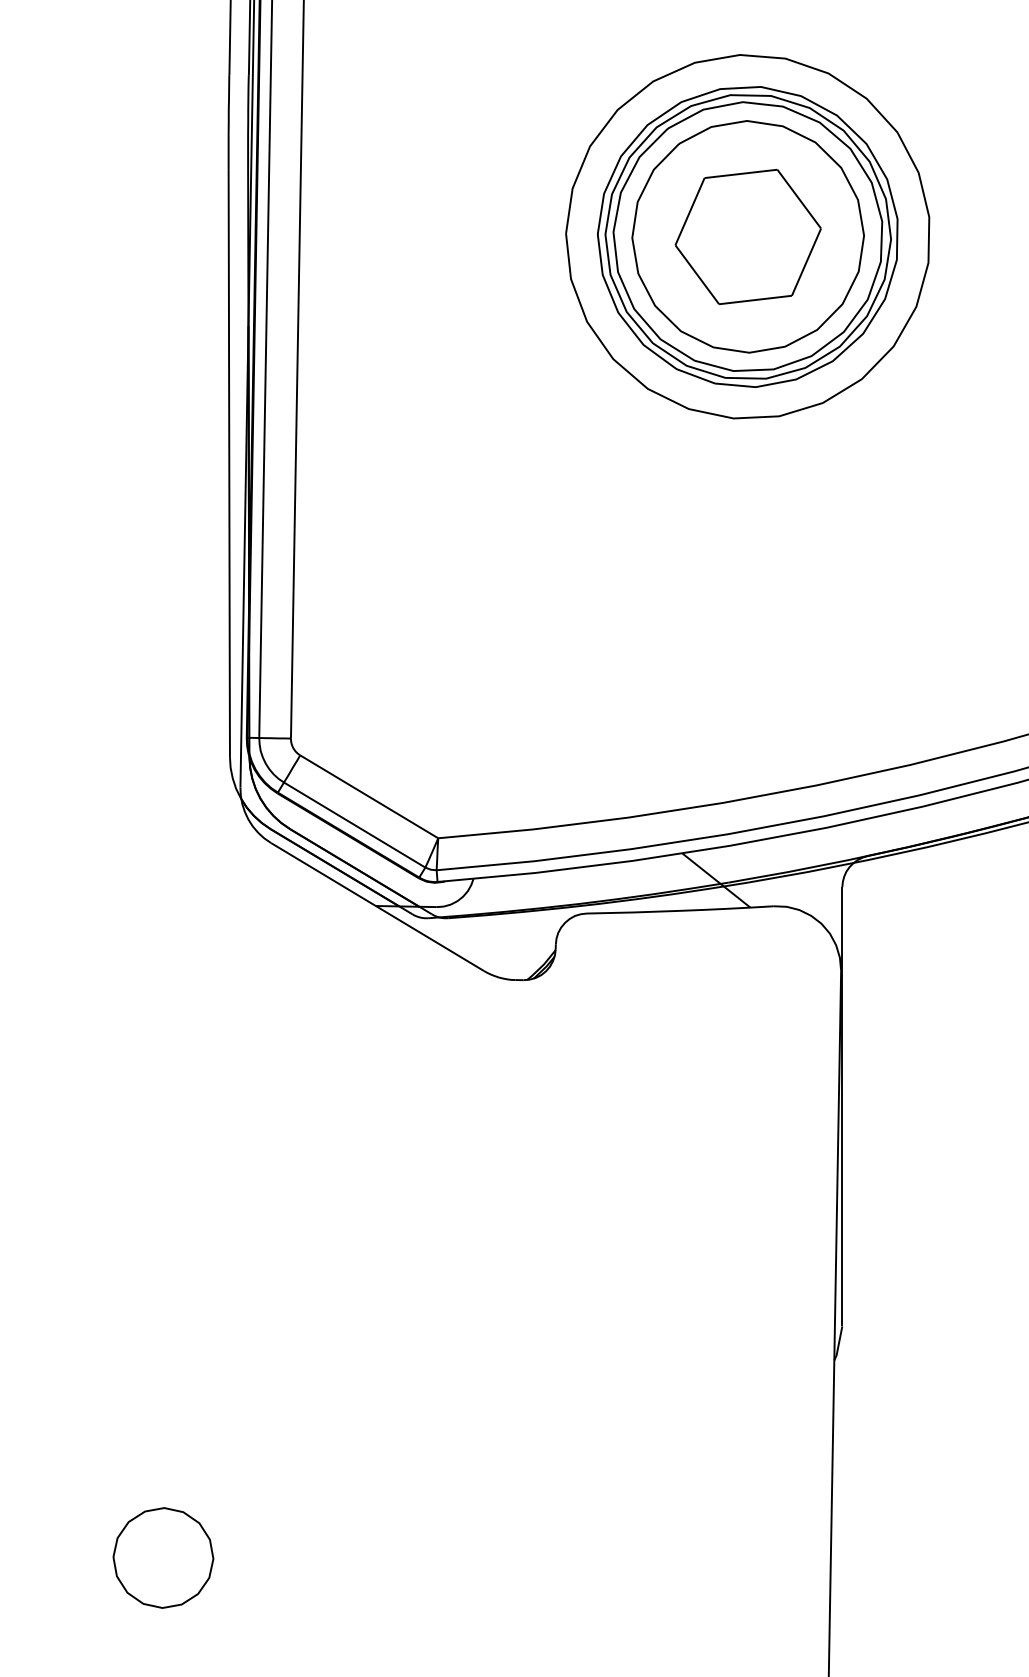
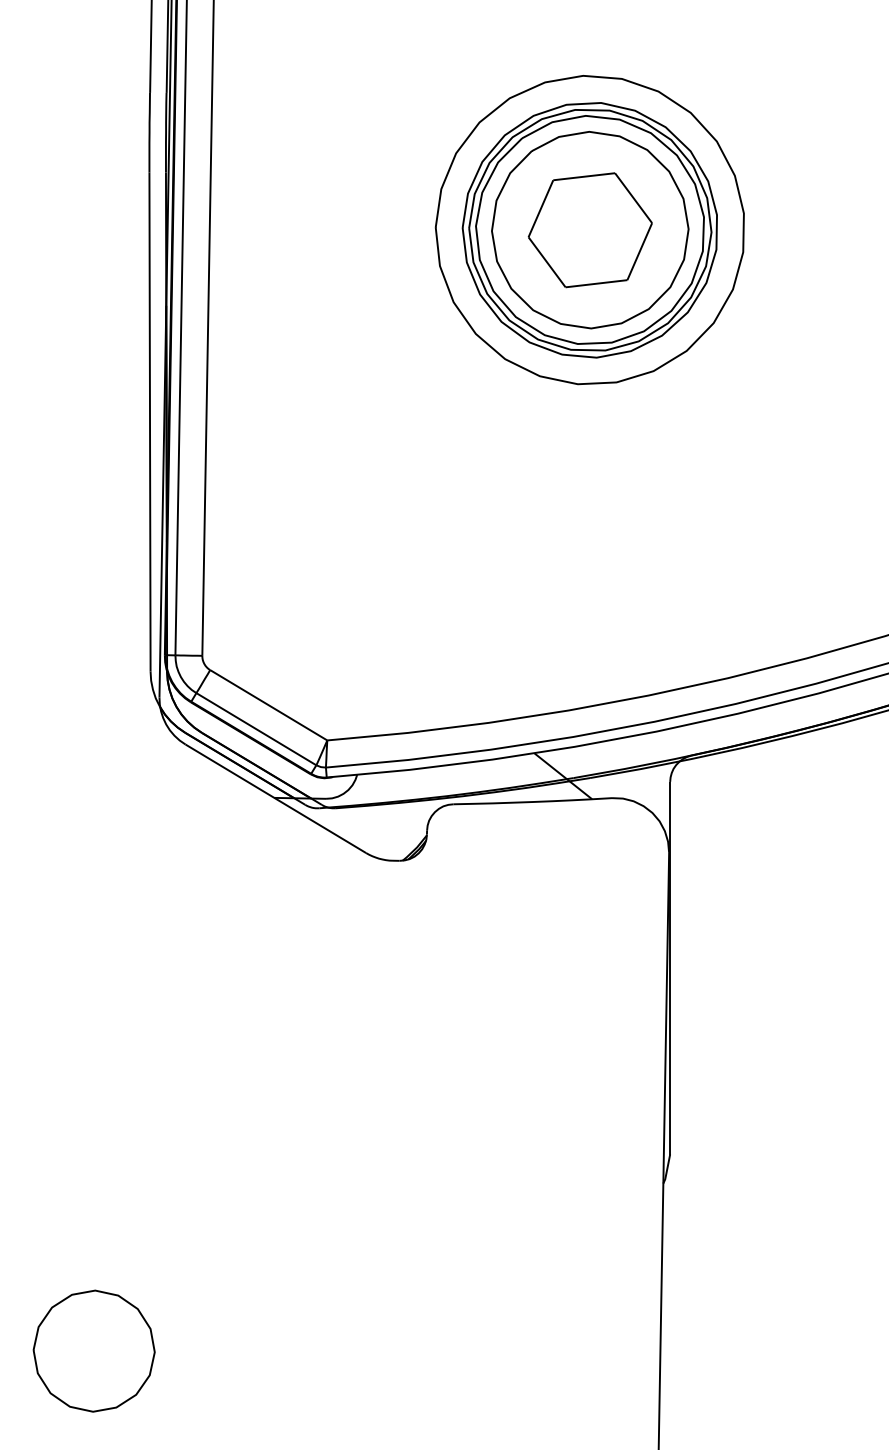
part: (162, 1557) -> (93, 1350), size x1.43

